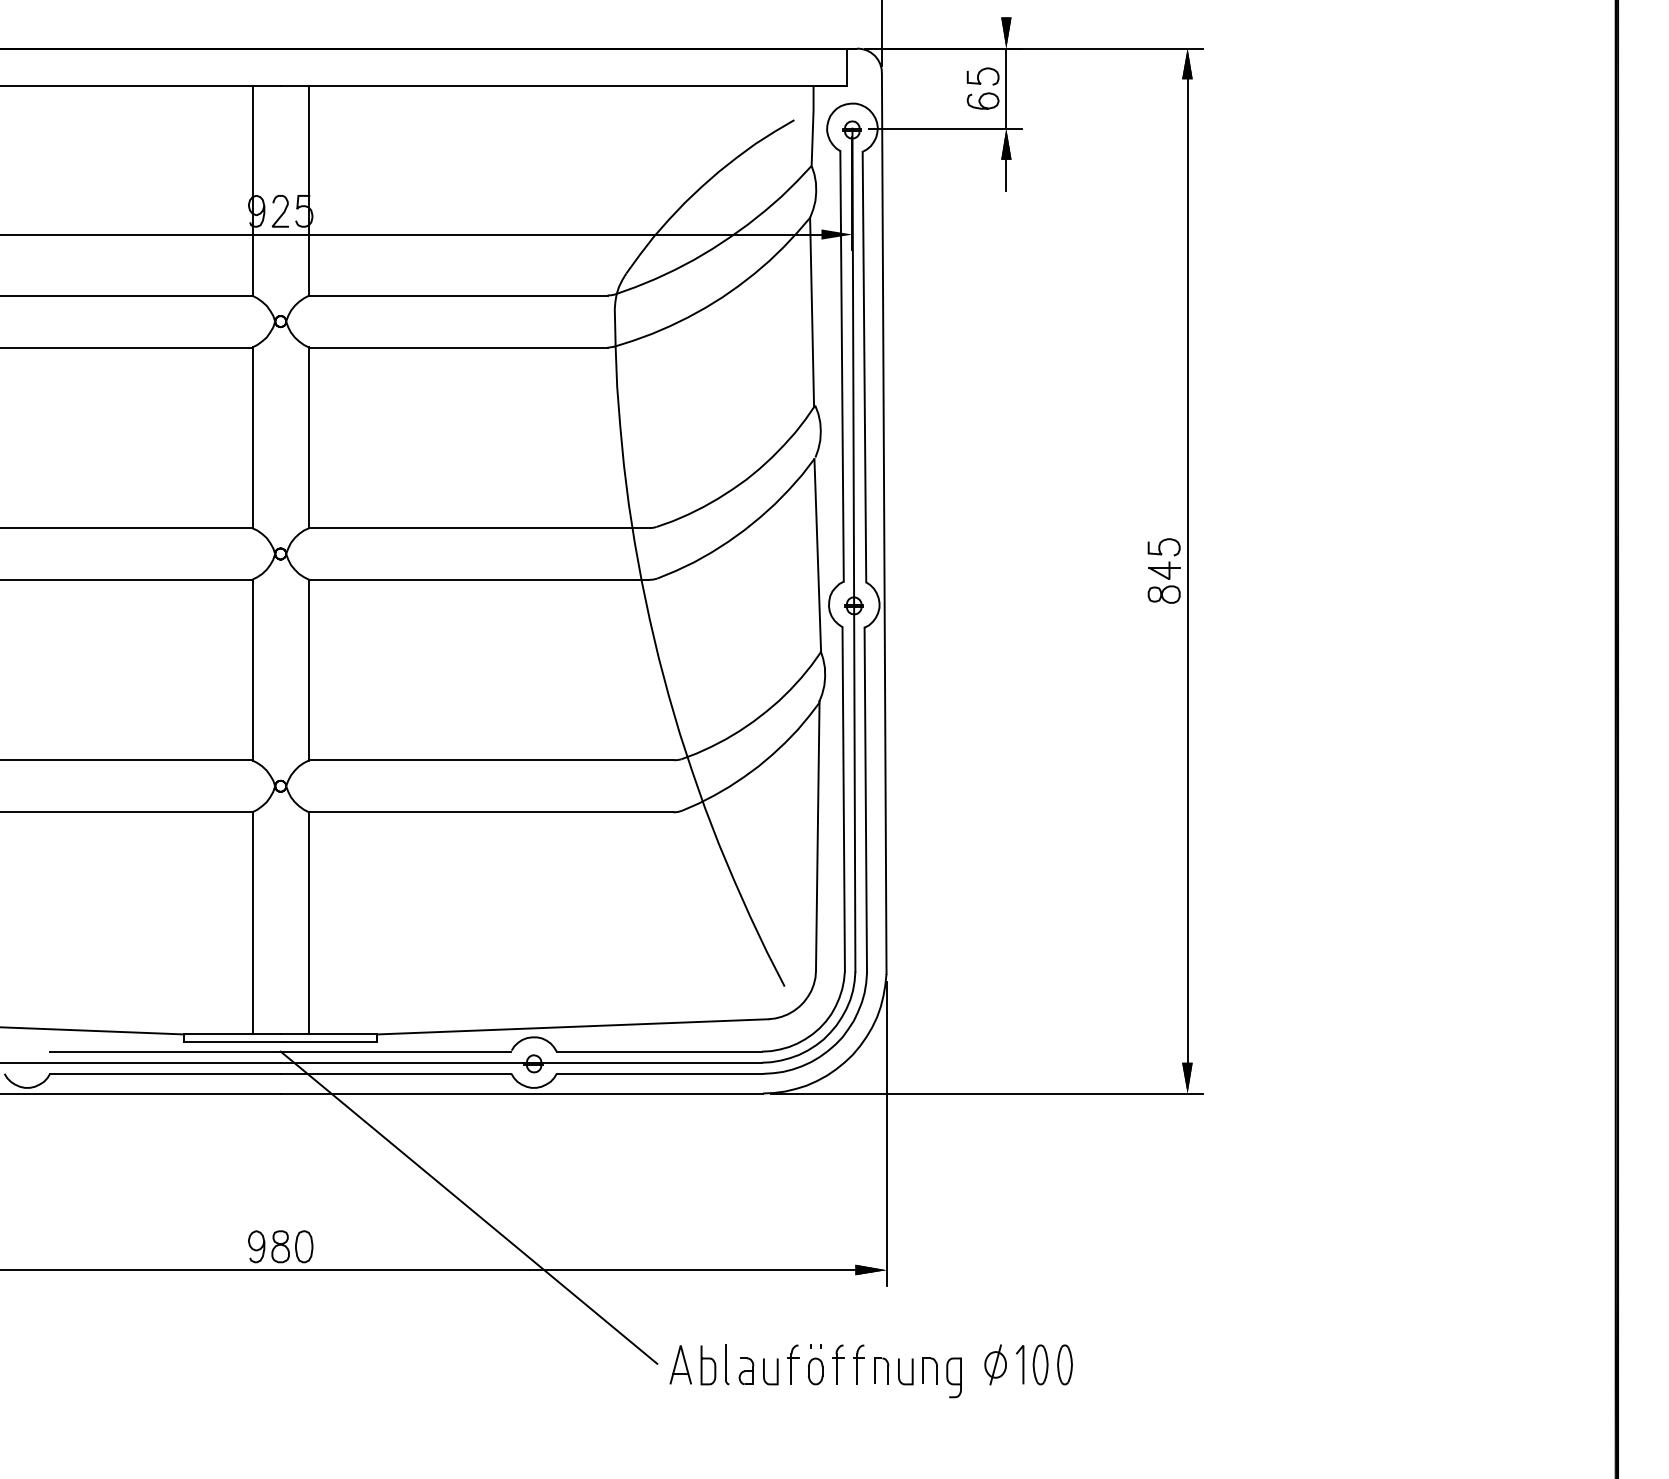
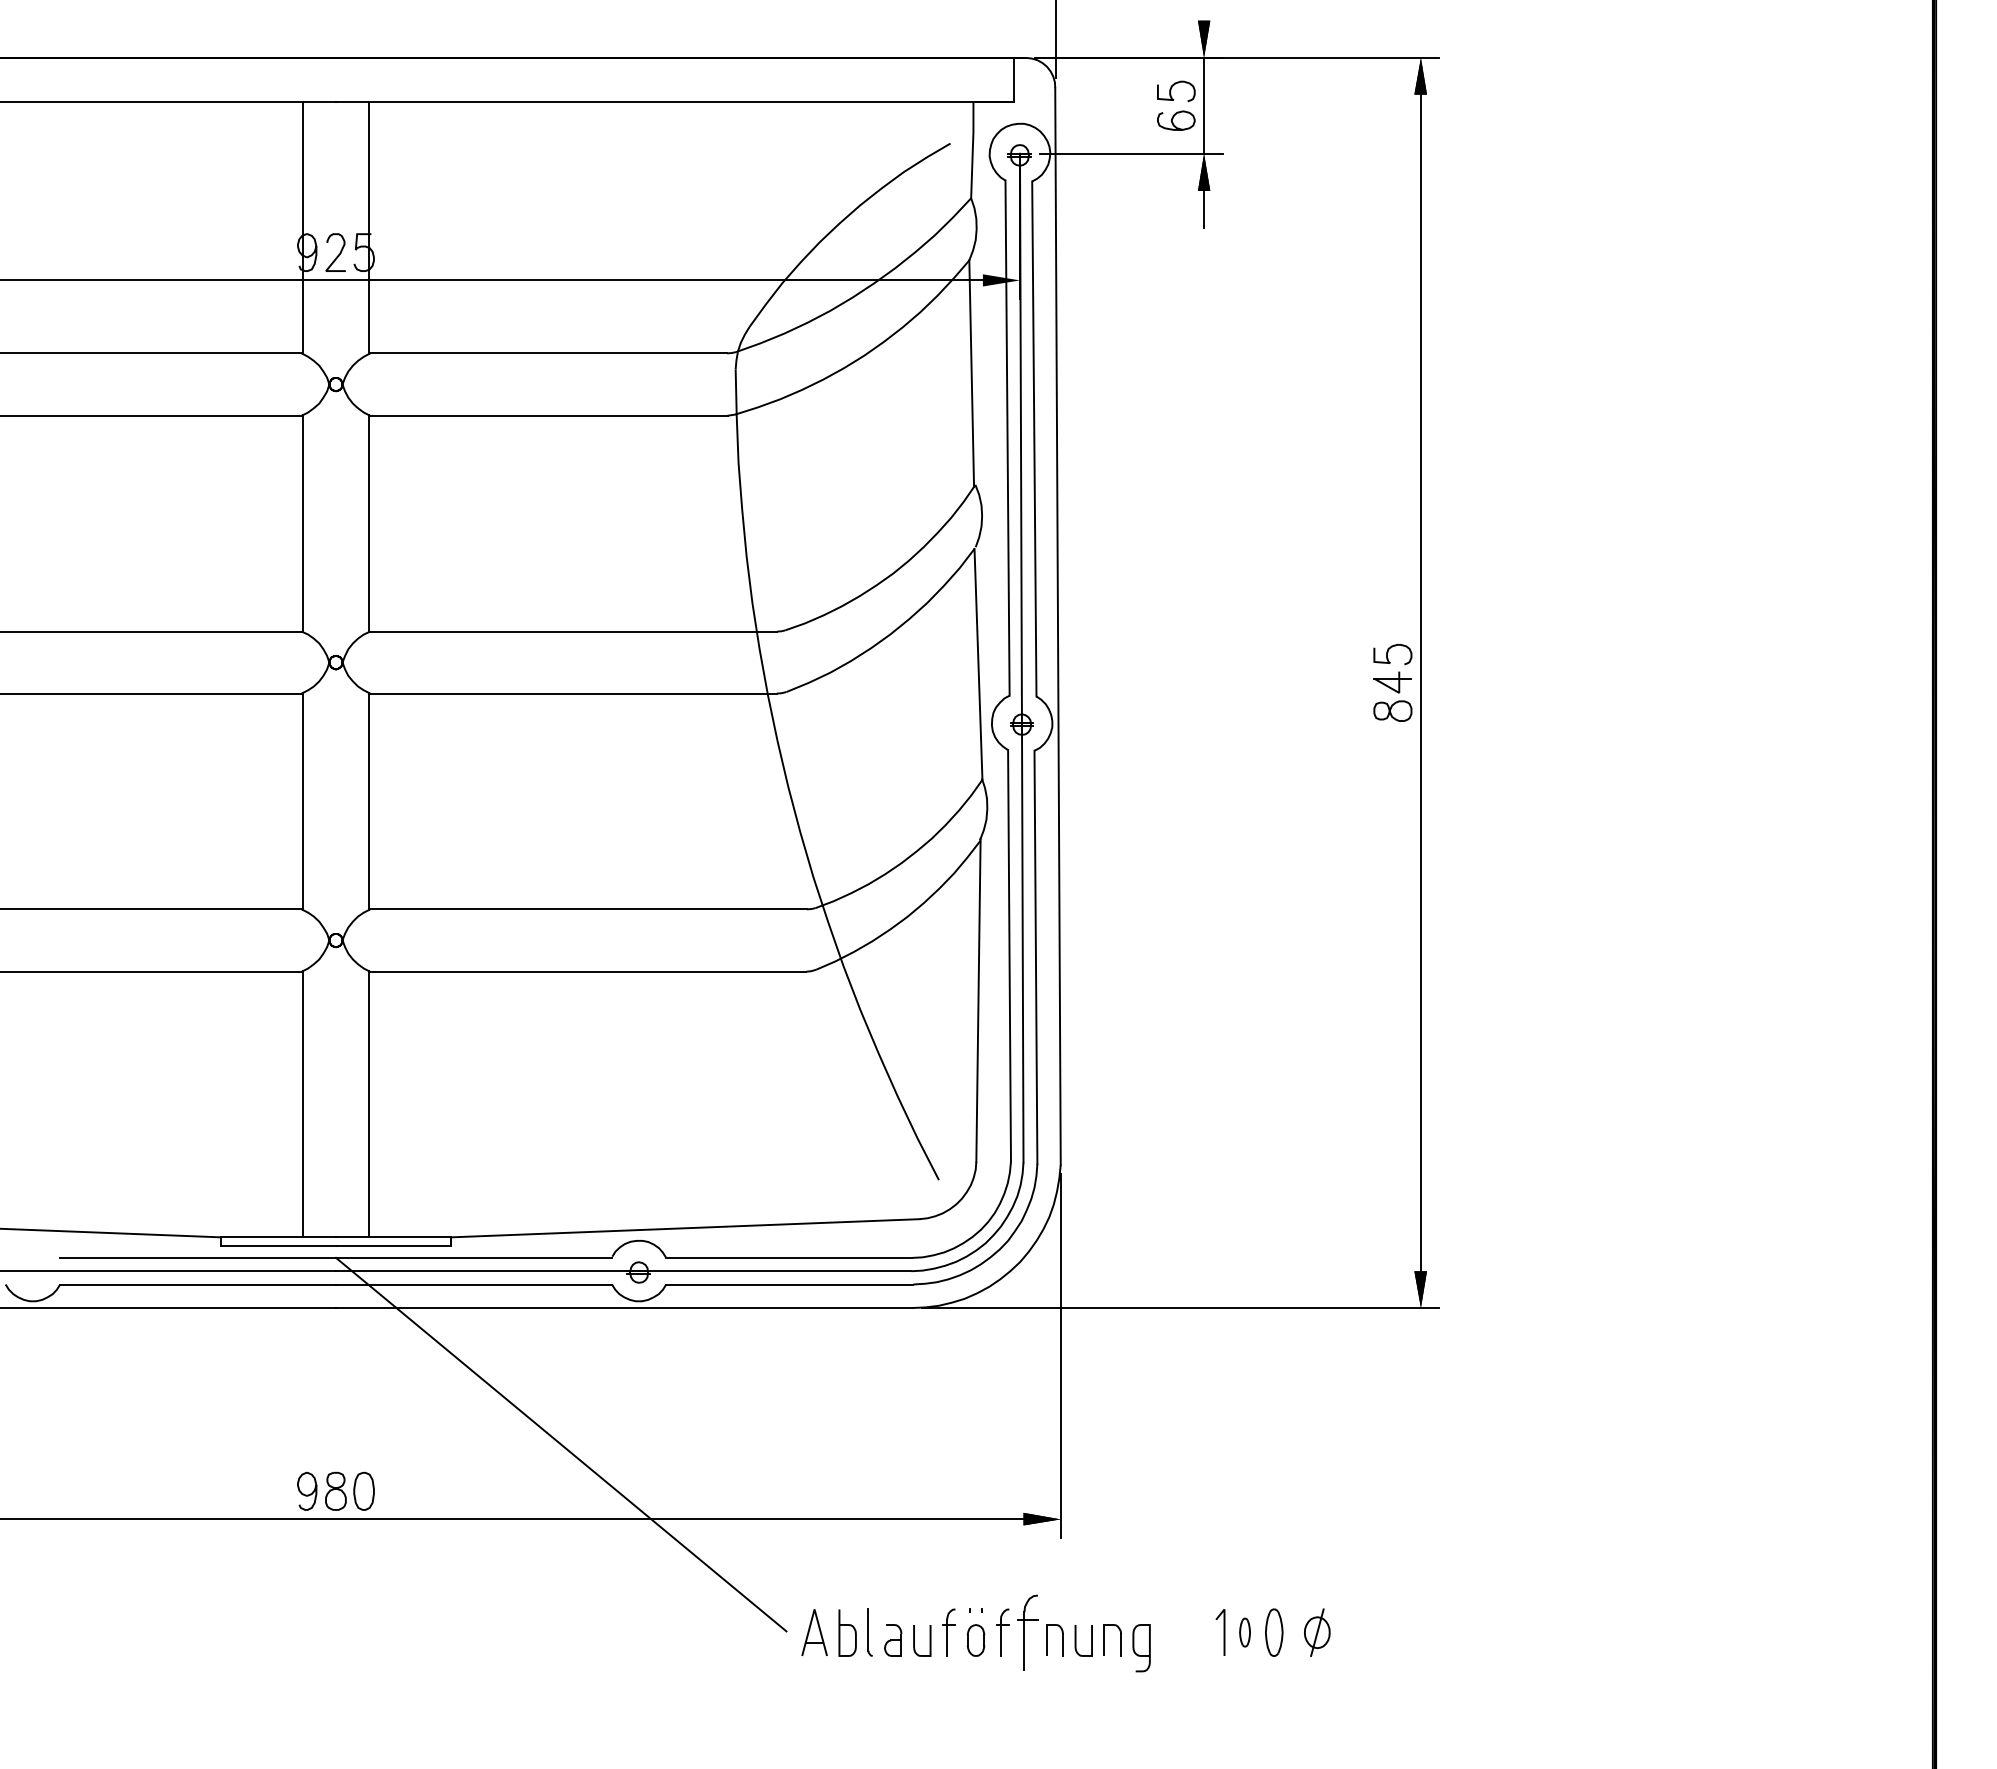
part: (858, 1364) -> (1027, 1632), size x1.6
part: (995, 1364) -> (1317, 1632), moved
part: (1040, 1364) -> (1244, 1632), size x0.6

